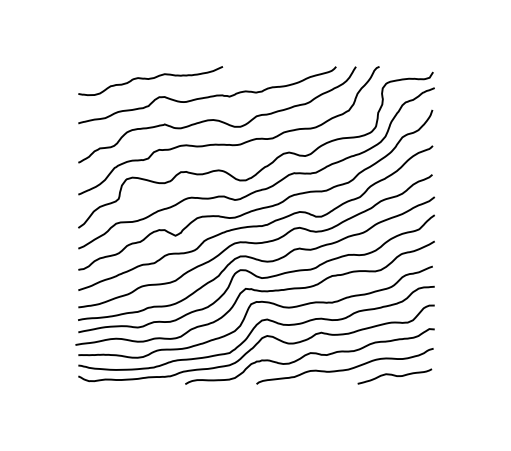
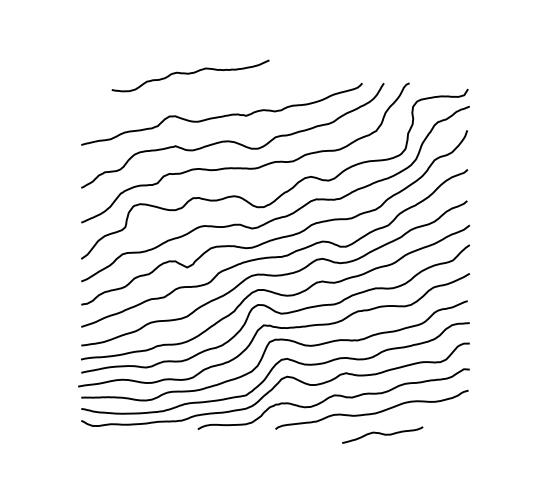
curve: (150, 79) -> (190, 74), moved
curve: (394, 376) -> (382, 435), moved

